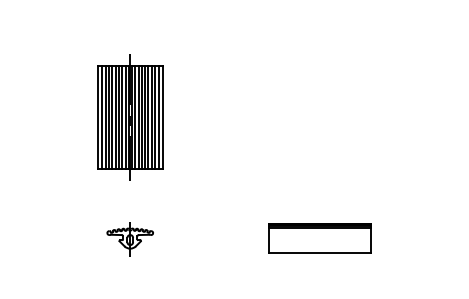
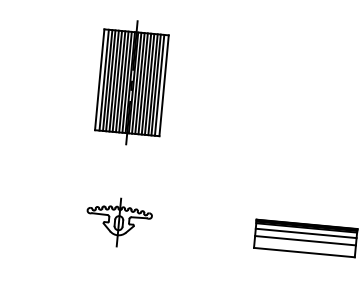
part: (130, 117) -> (132, 82), moved
line: (319, 233) -> (305, 233), added
part: (129, 239) -> (118, 222), size x1.43
line: (319, 240) -> (304, 240), added

